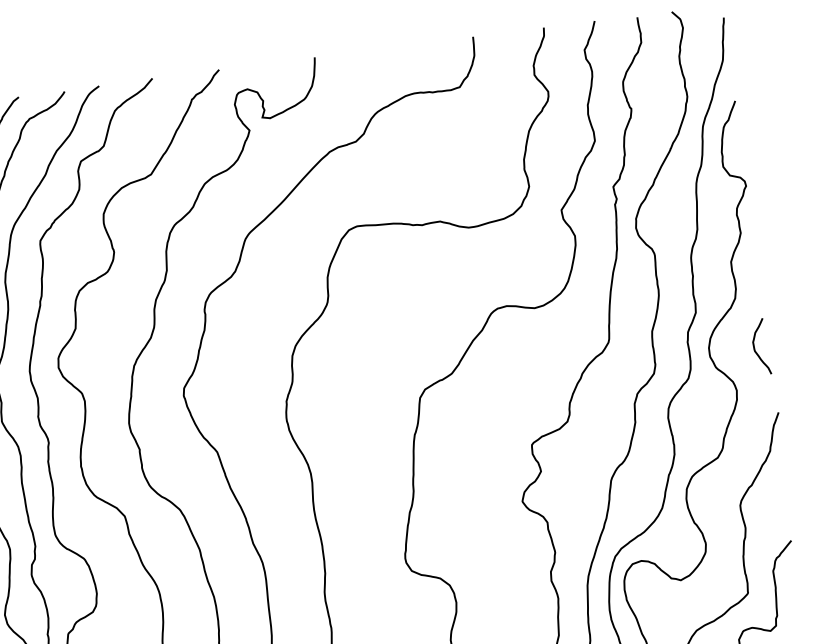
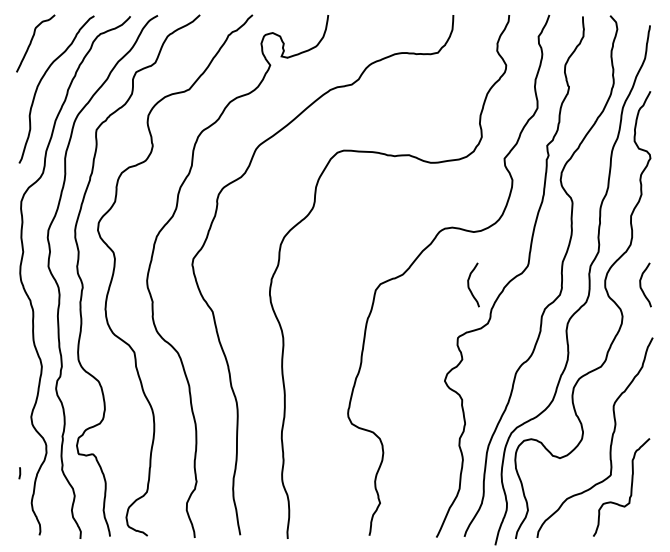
curve: (537, 375) -> (469, 284), added

